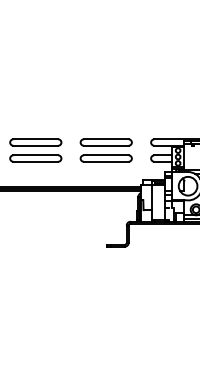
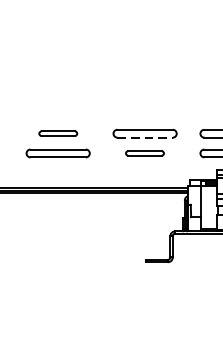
part: (35, 142) -> (57, 133), size x0.6
line: (106, 145) -> (145, 137), solid -> dashed
part: (105, 158) -> (144, 153), size x0.6

